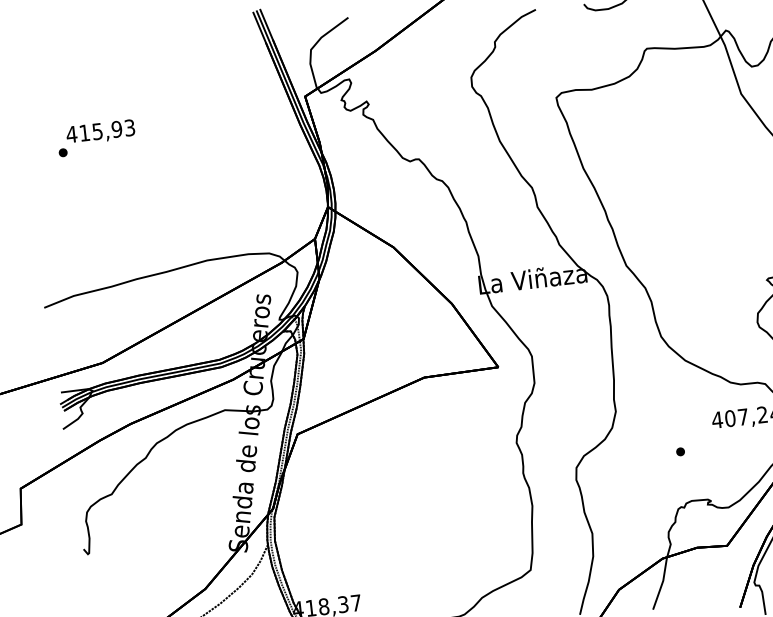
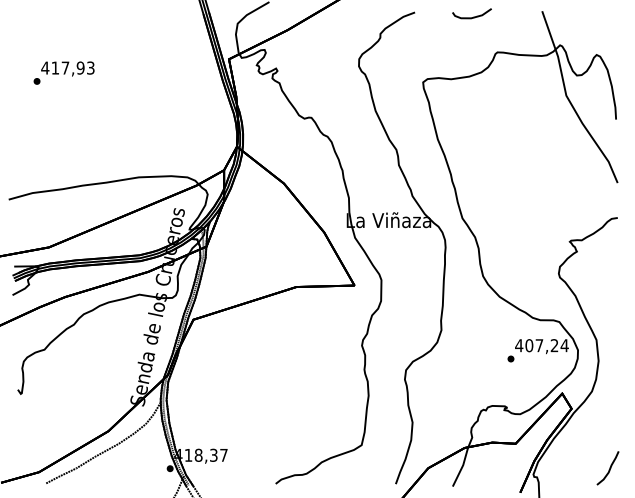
text: (97, 130) -> (65, 67), 415,93 -> 417,93
part: (679, 451) -> (510, 358), moved

